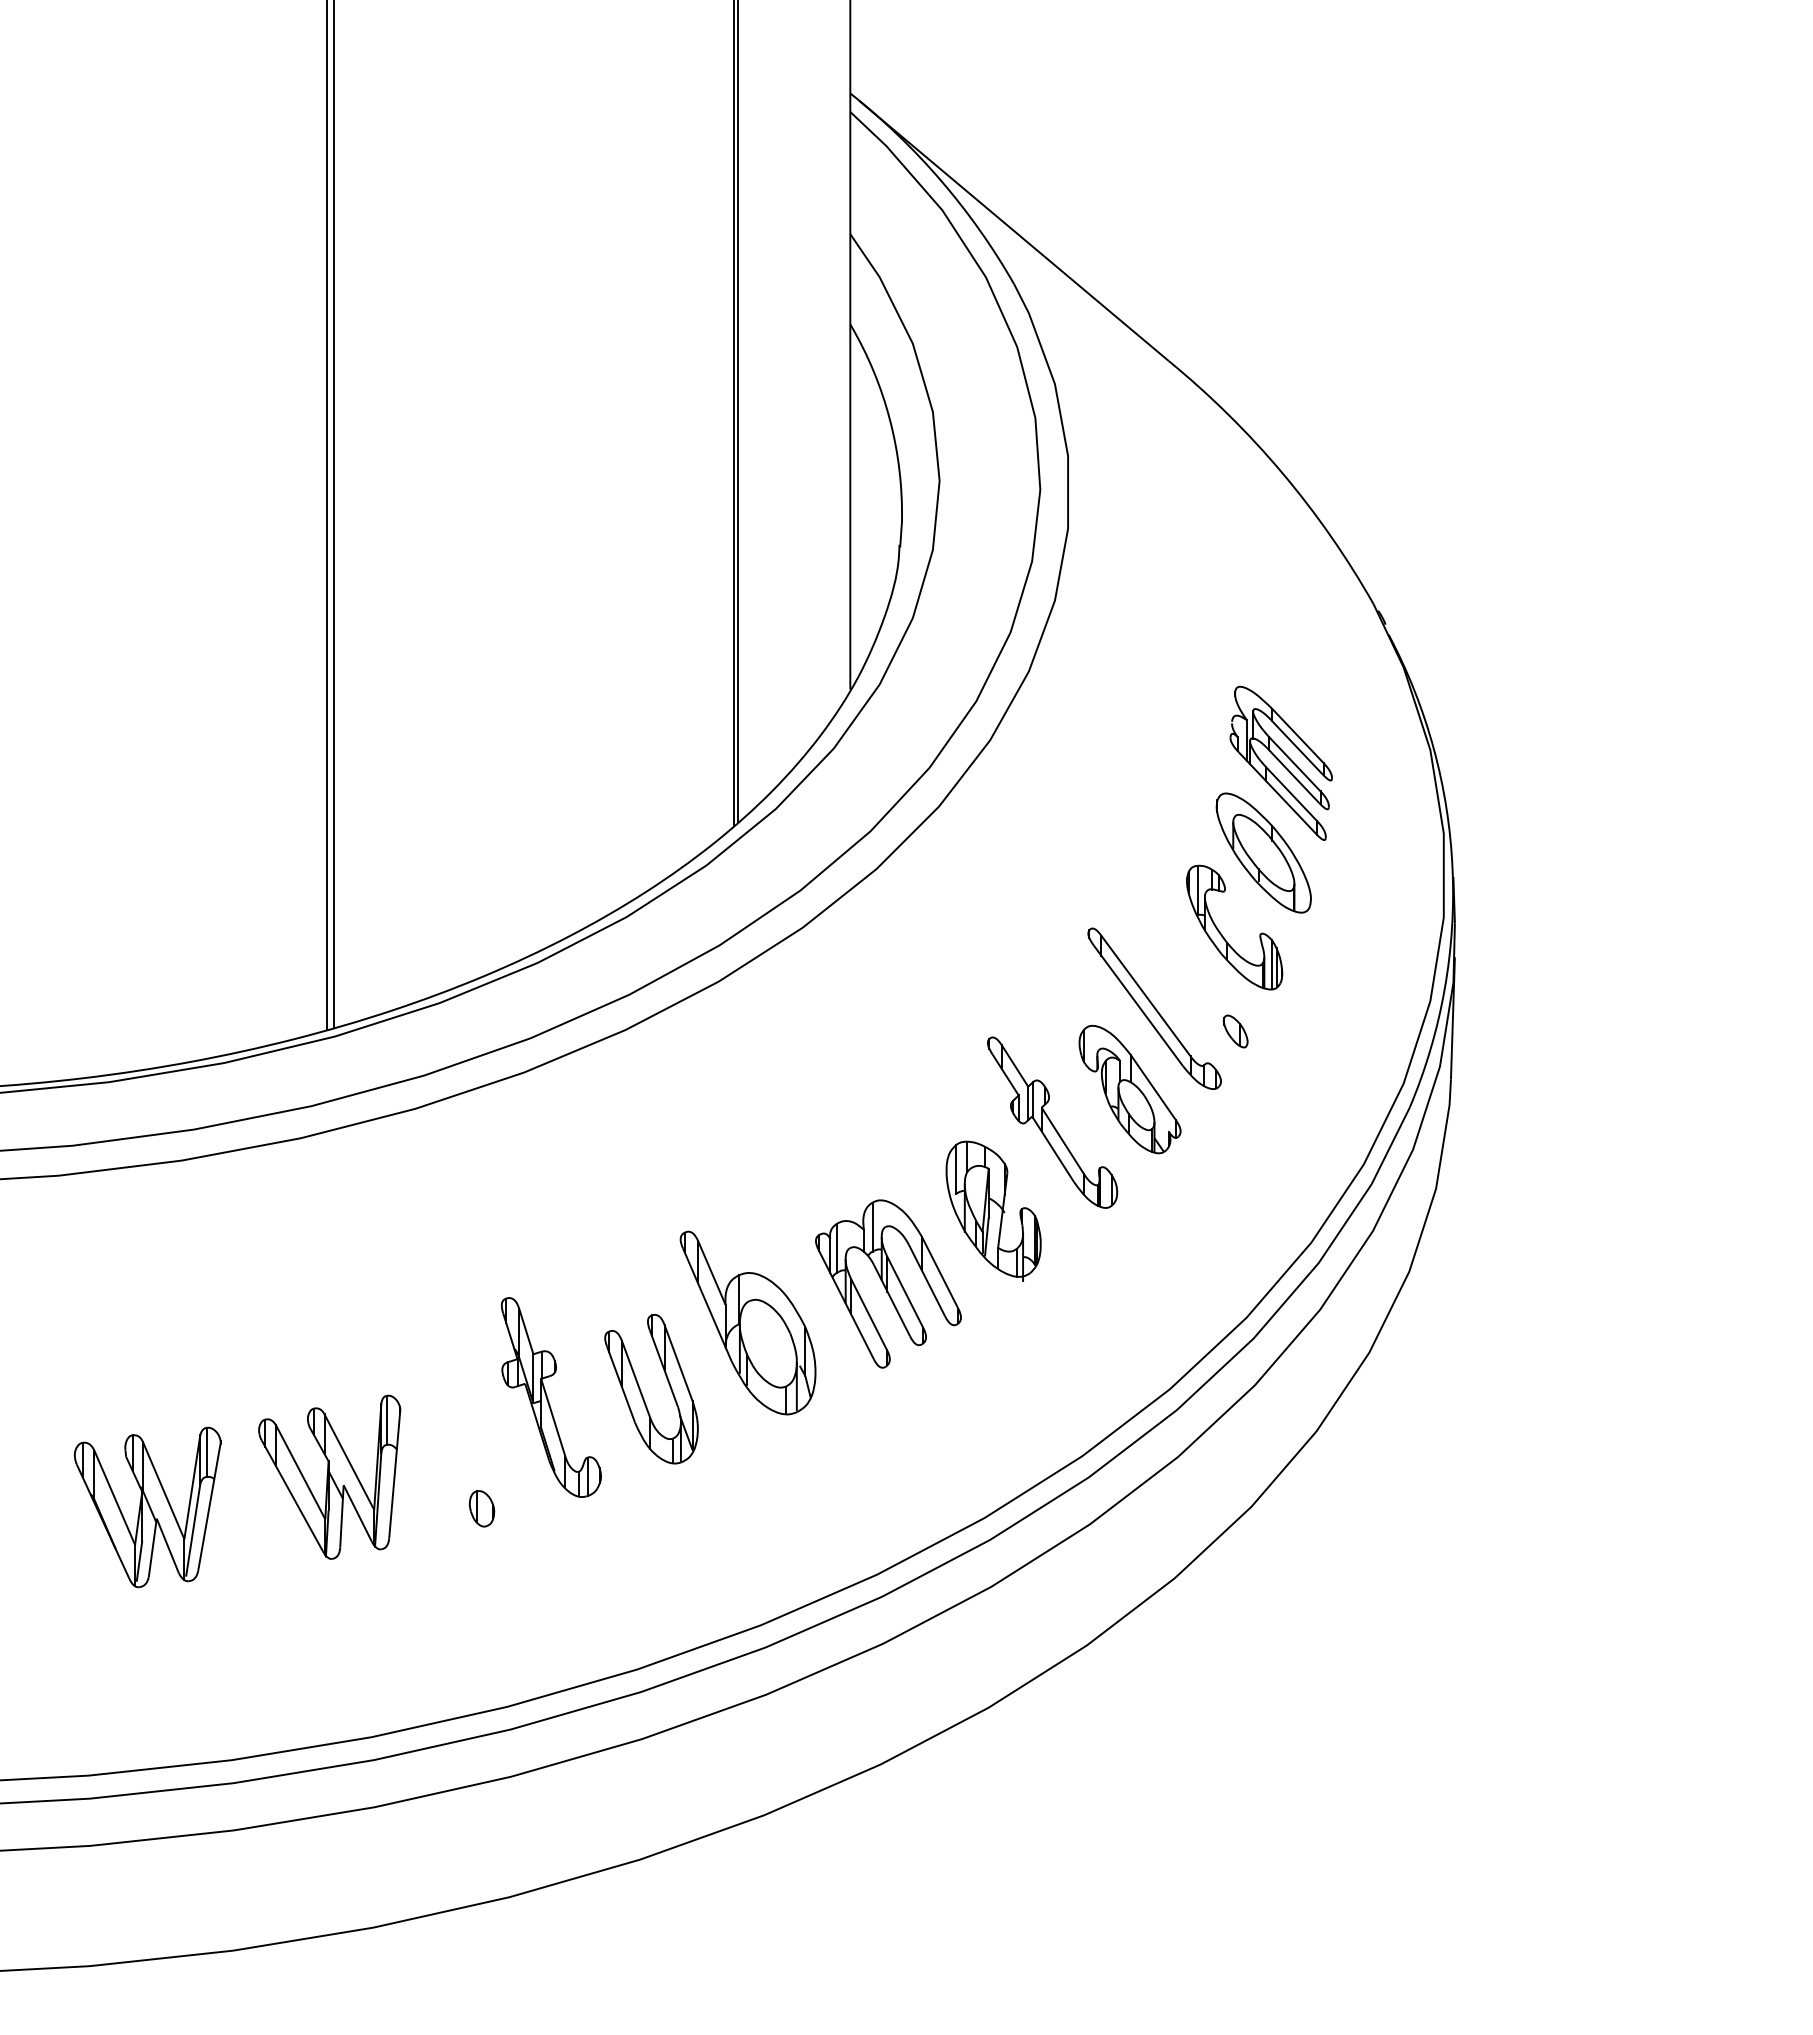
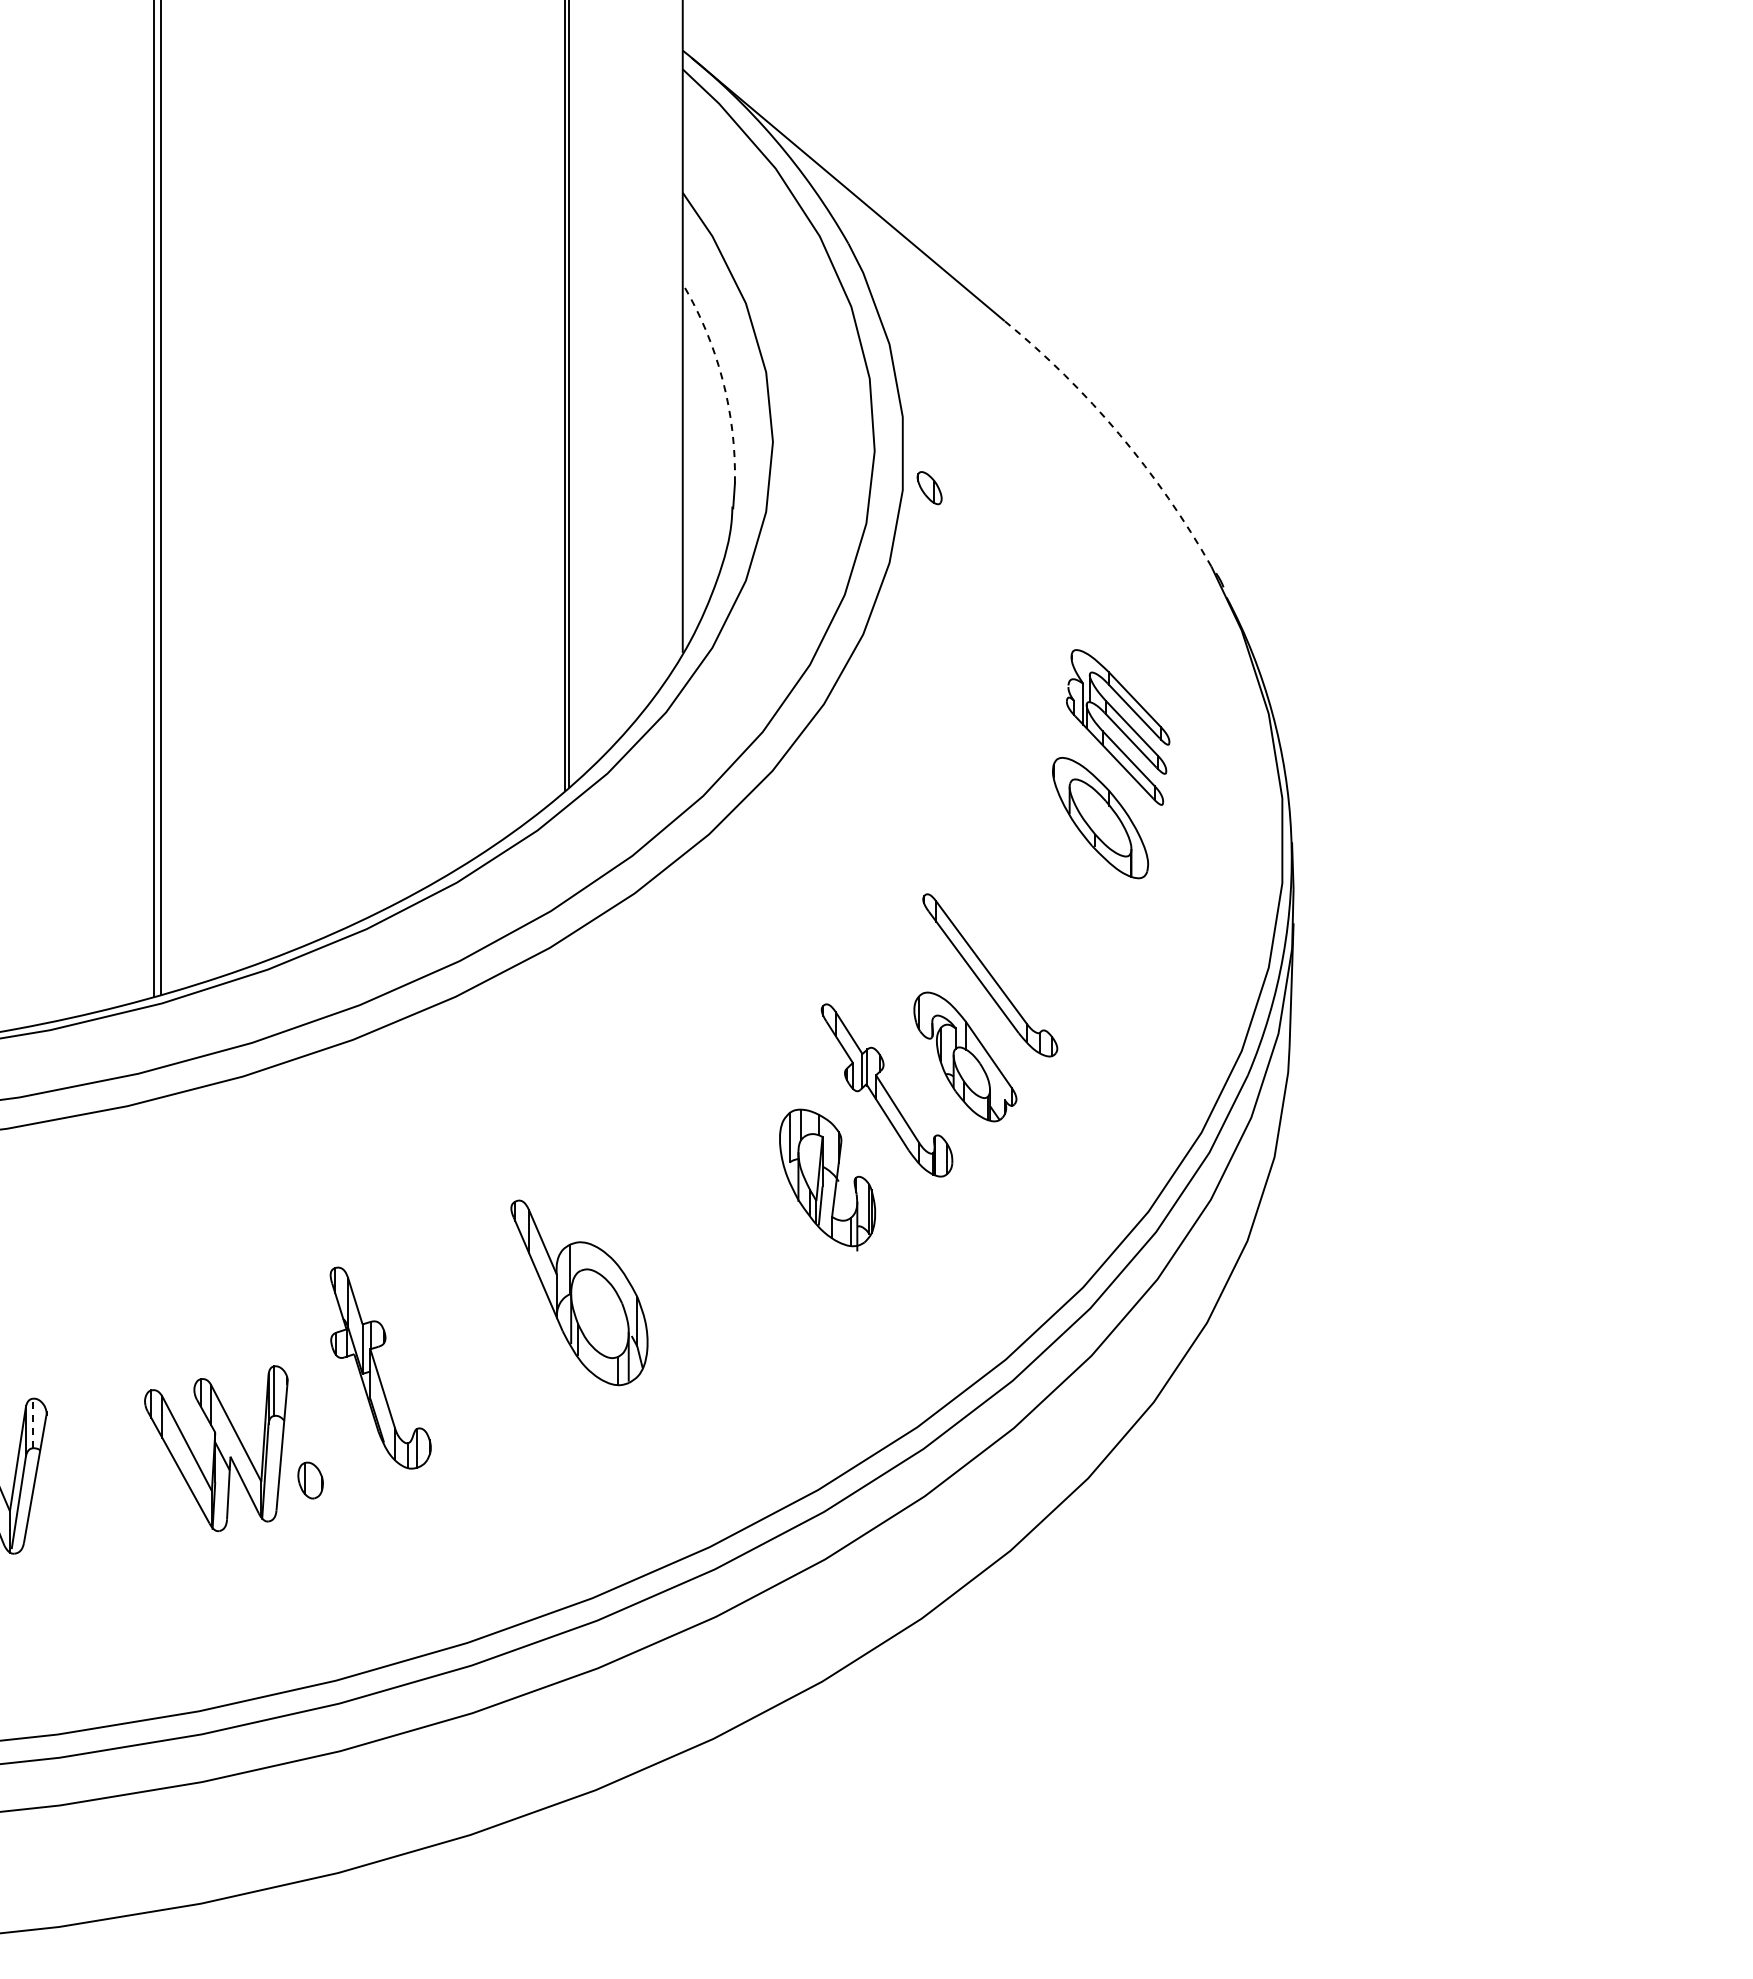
arc: (889, 419) -> (722, 380), solid -> dashed
arc: (1282, 473) -> (1119, 434), solid -> dashed
part: (1222, 934) -> (1058, 900), removed
part: (1235, 1031) -> (929, 488), moved
part: (888, 1283) -> (721, 1252), removed
part: (642, 1393) -> (472, 1364), removed
line: (207, 1452) -> (33, 1423), solid -> dashed
part: (329, 1476) -> (216, 1447), moved

